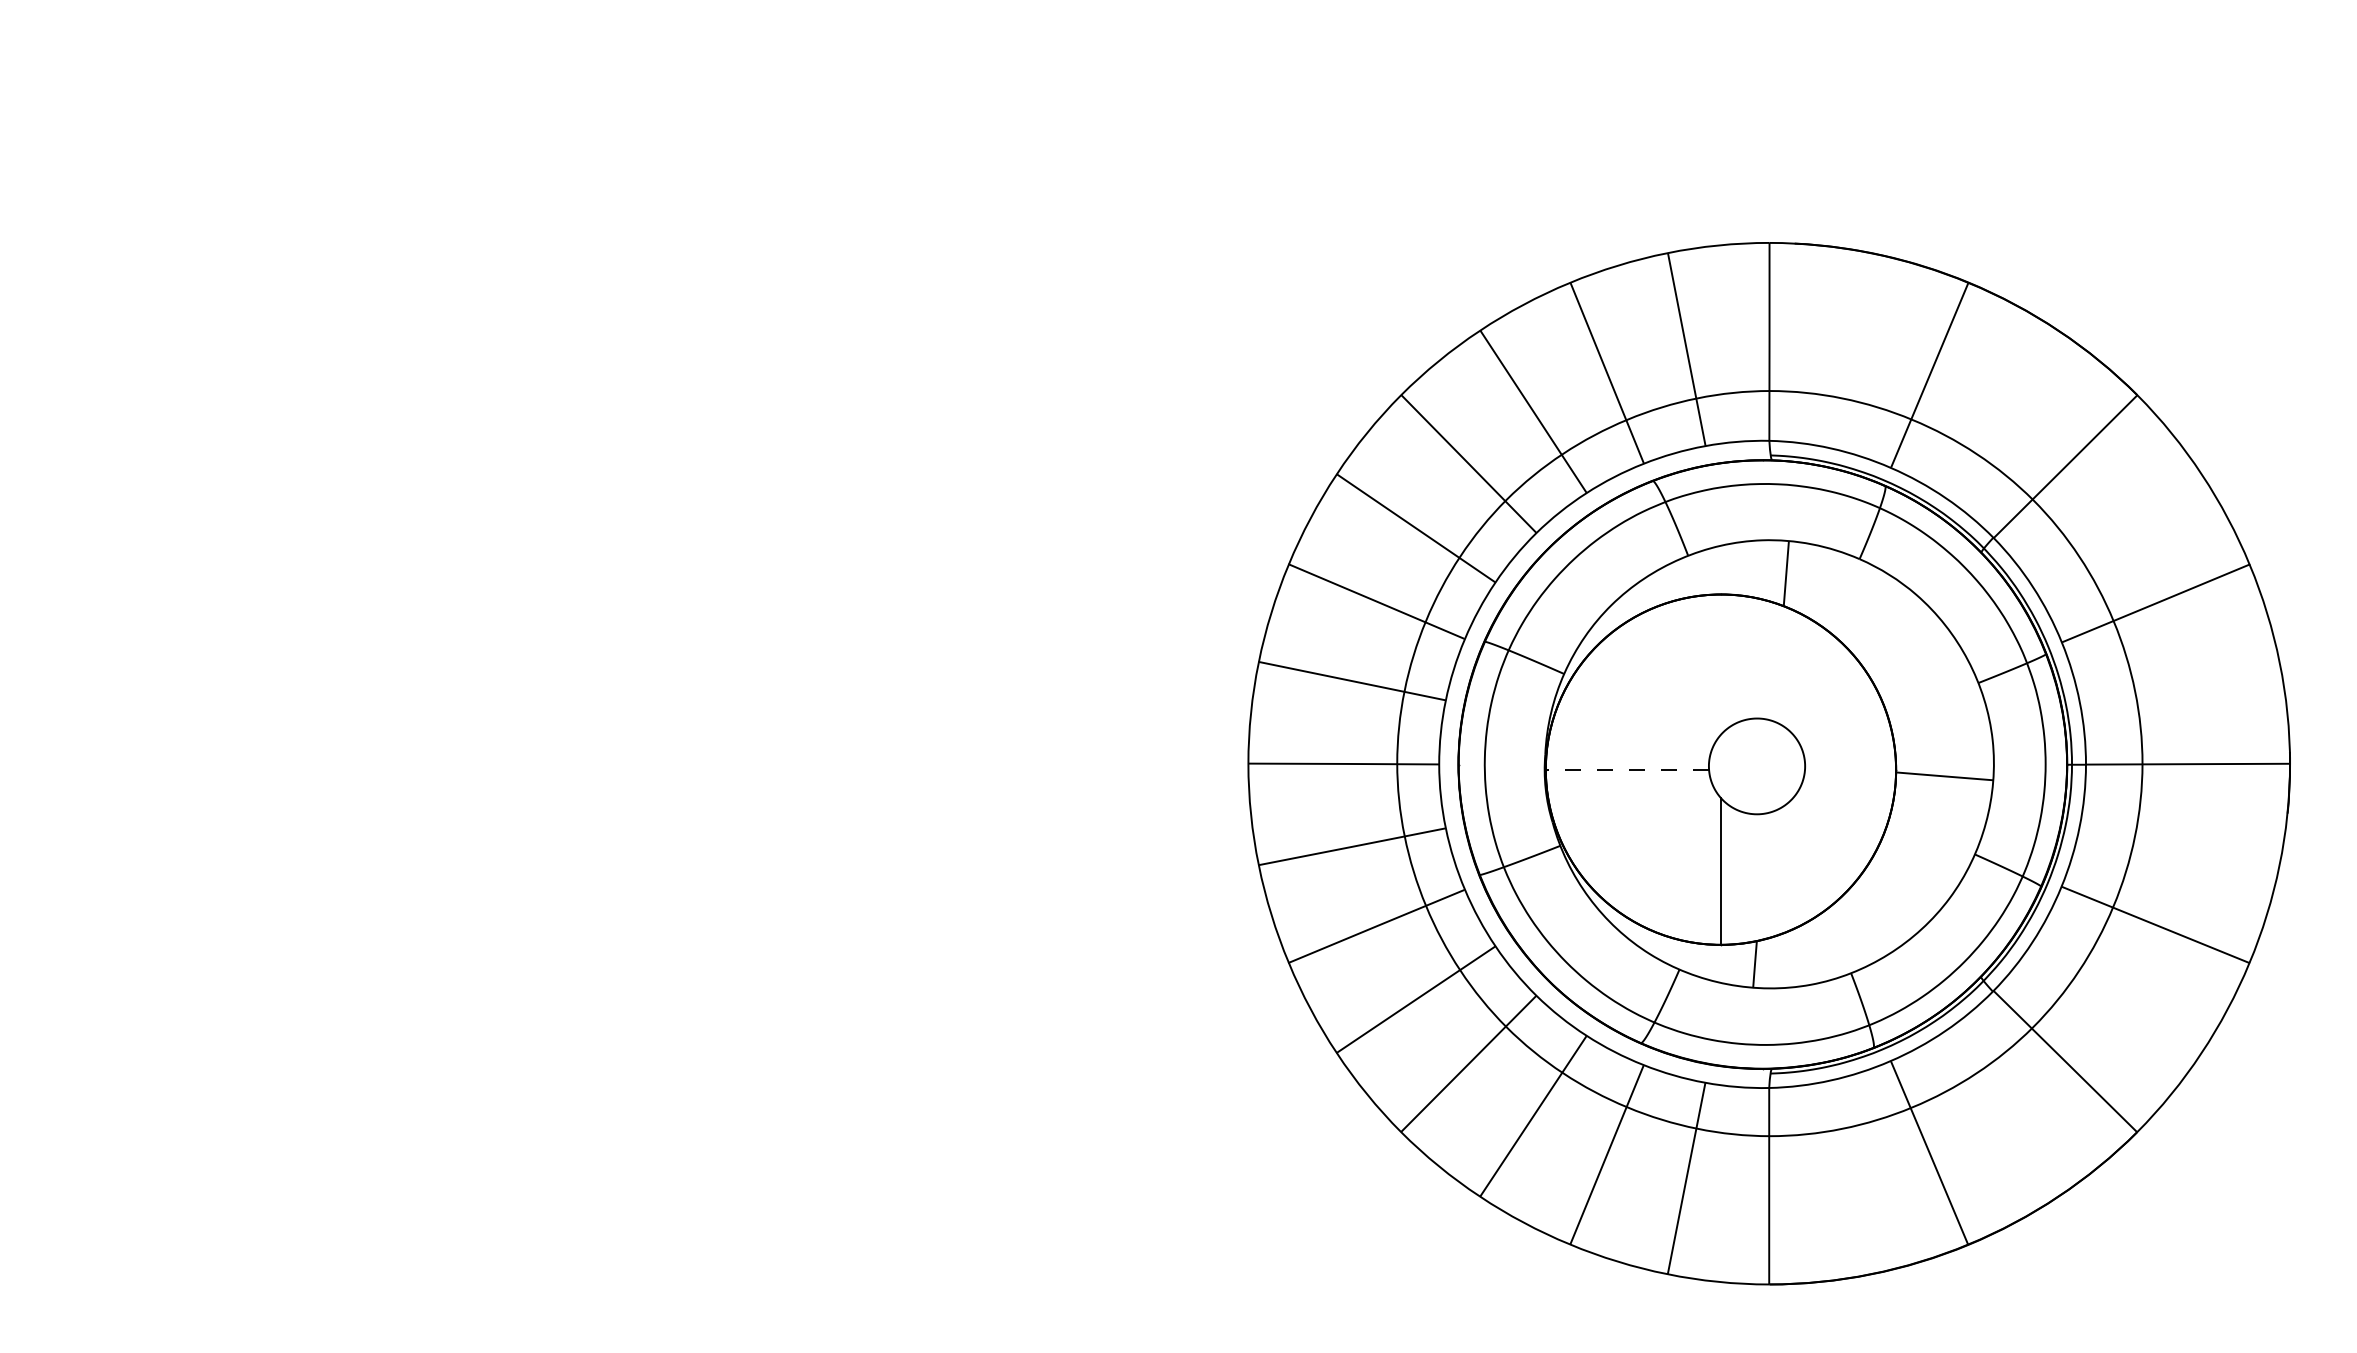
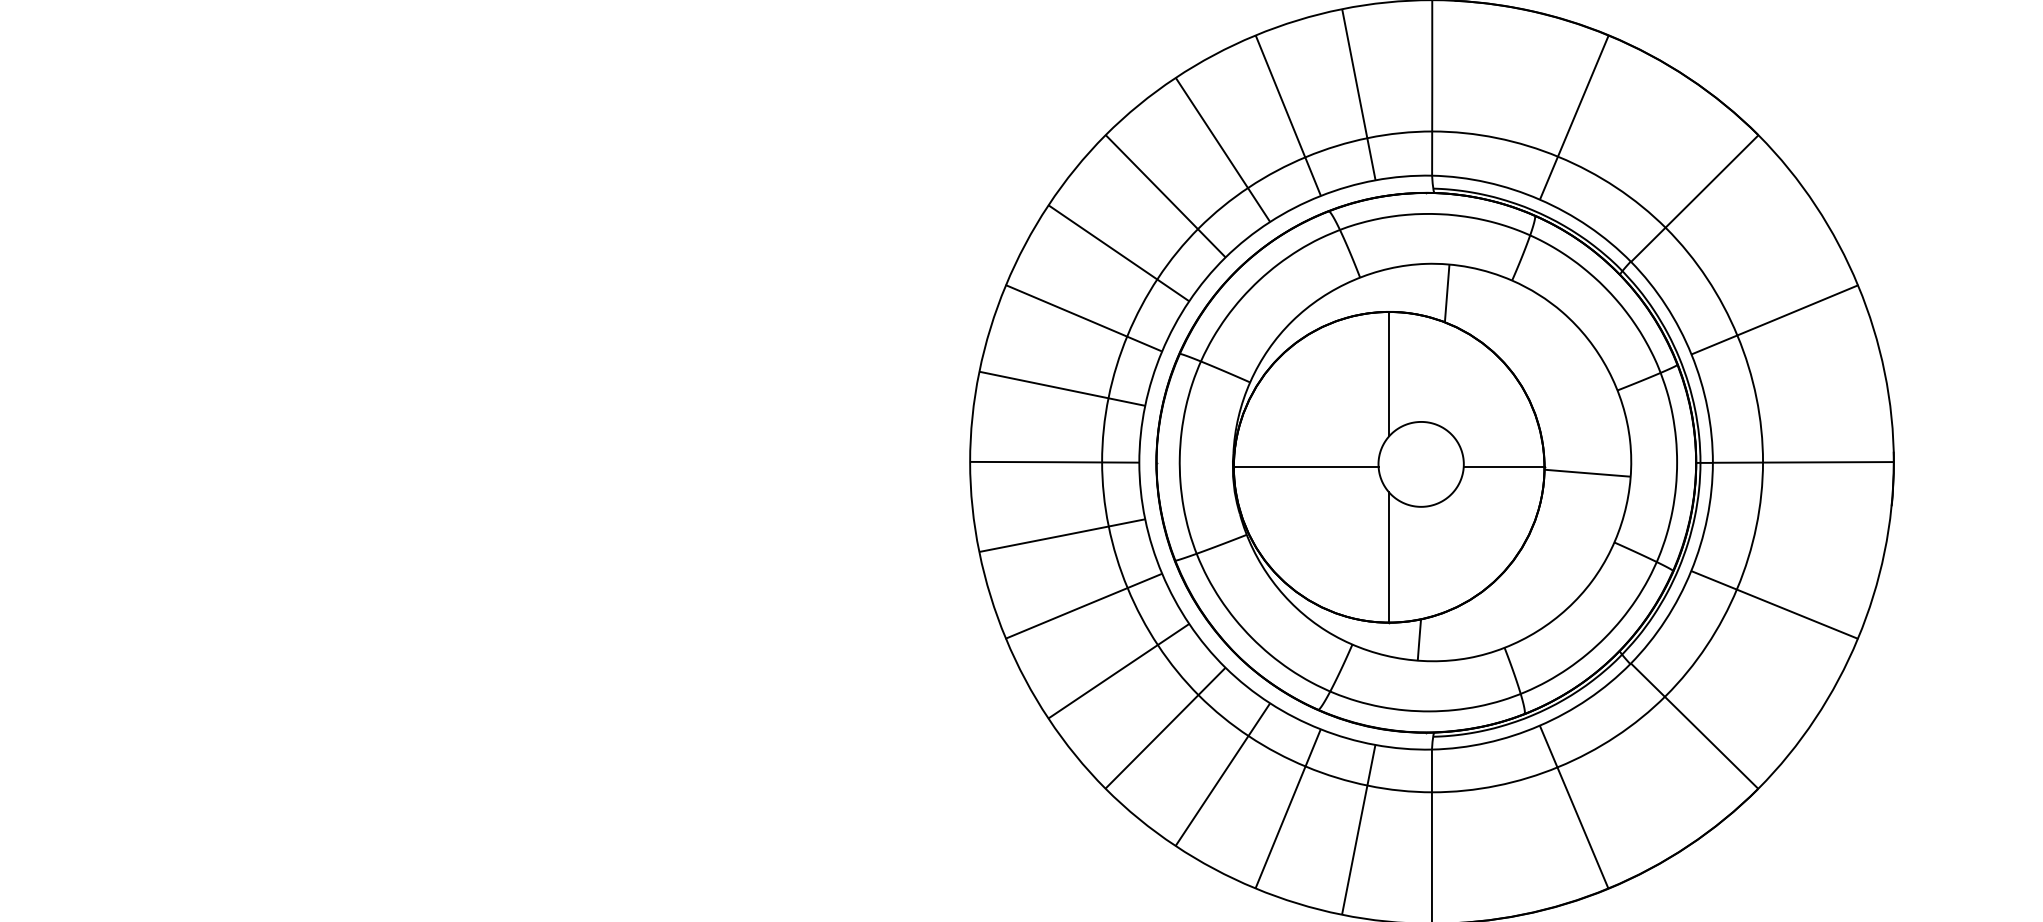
line: (1720, 664) -> (1388, 374), added
line: (1627, 769) -> (1306, 467), dashed -> solid
line: (1850, 769) -> (1504, 467), added

